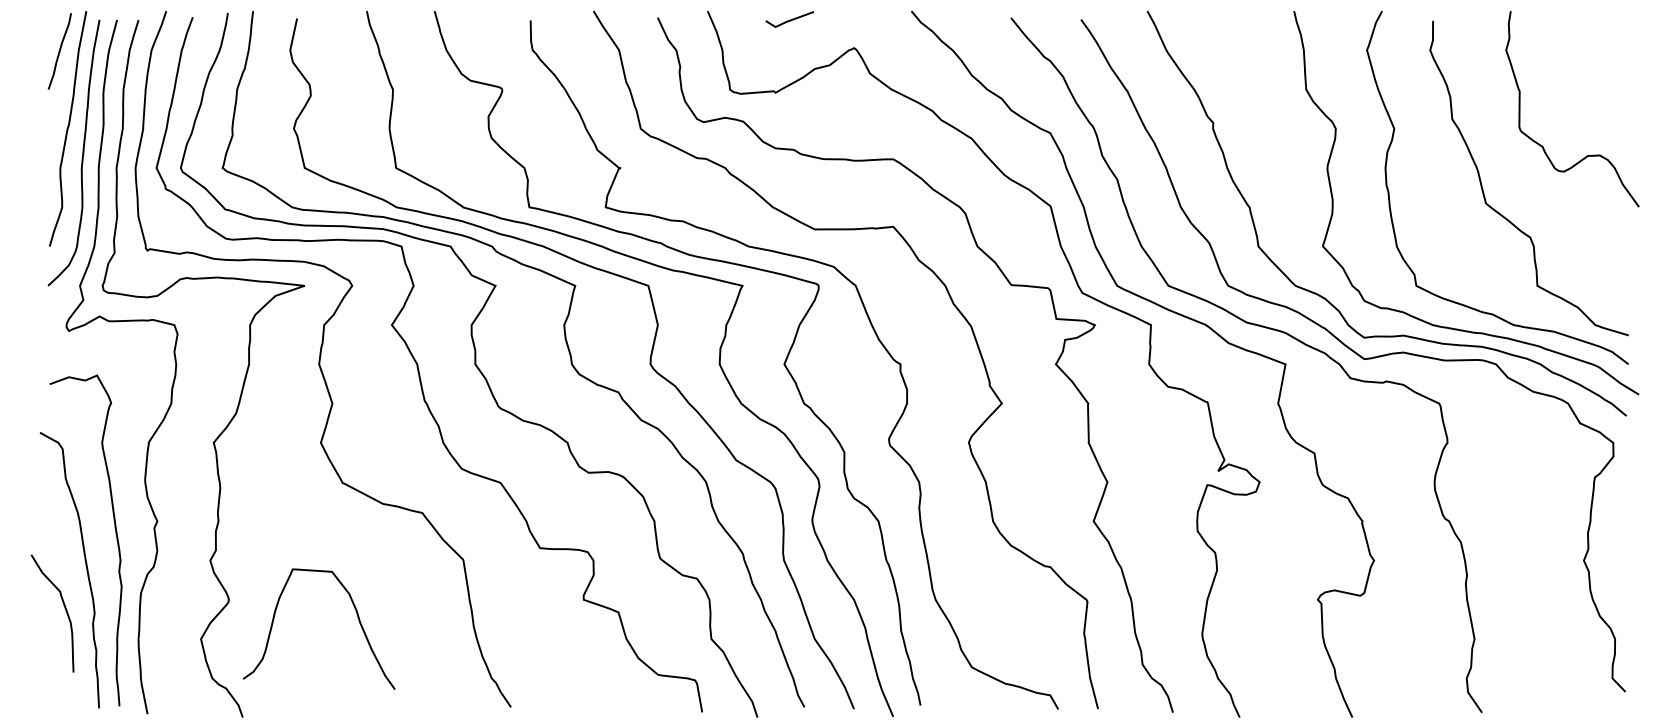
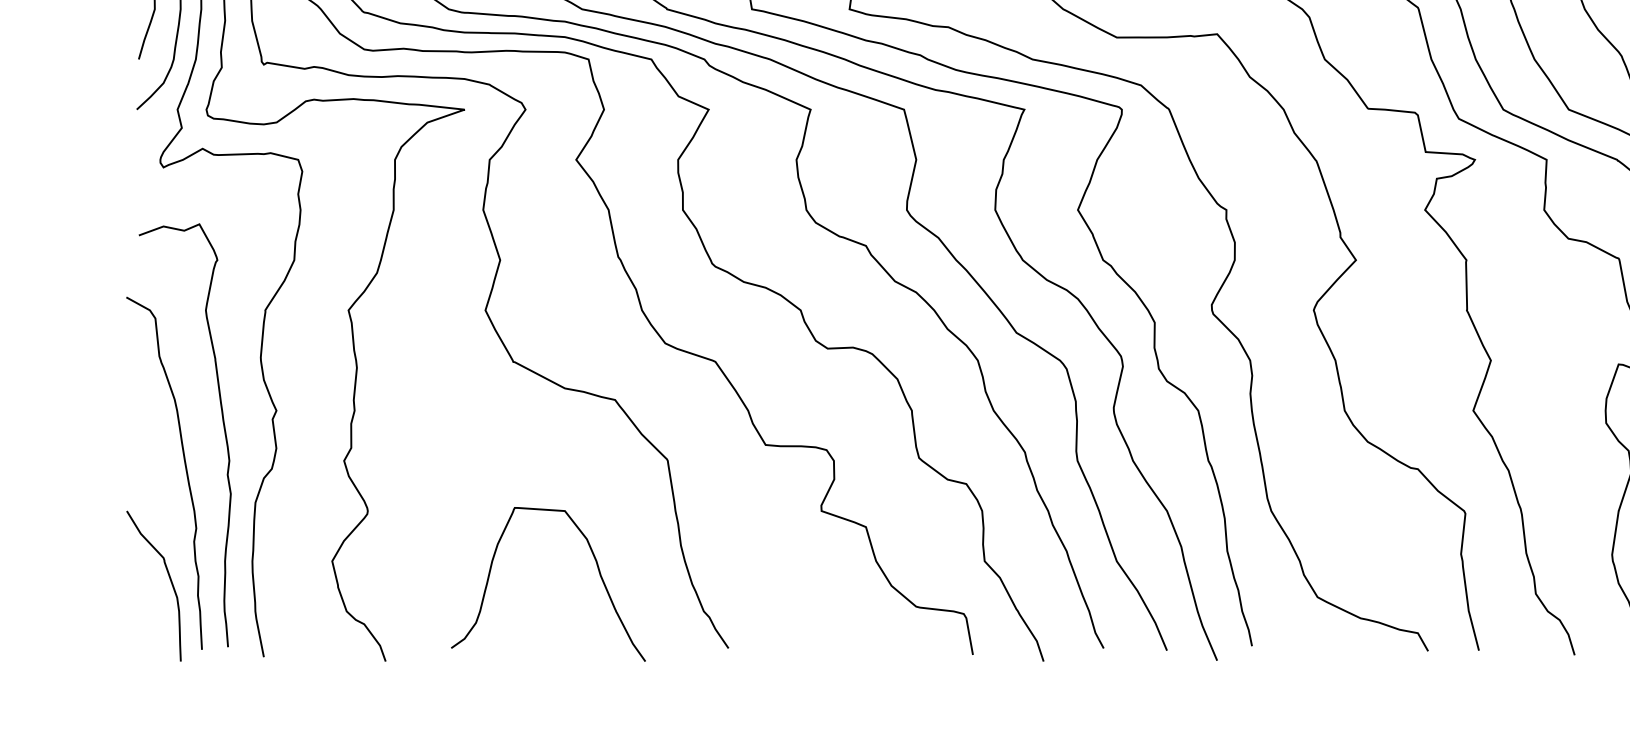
curve: (64, 608) -> (169, 579), moved
curve: (356, 614) -> (596, 565), moved

